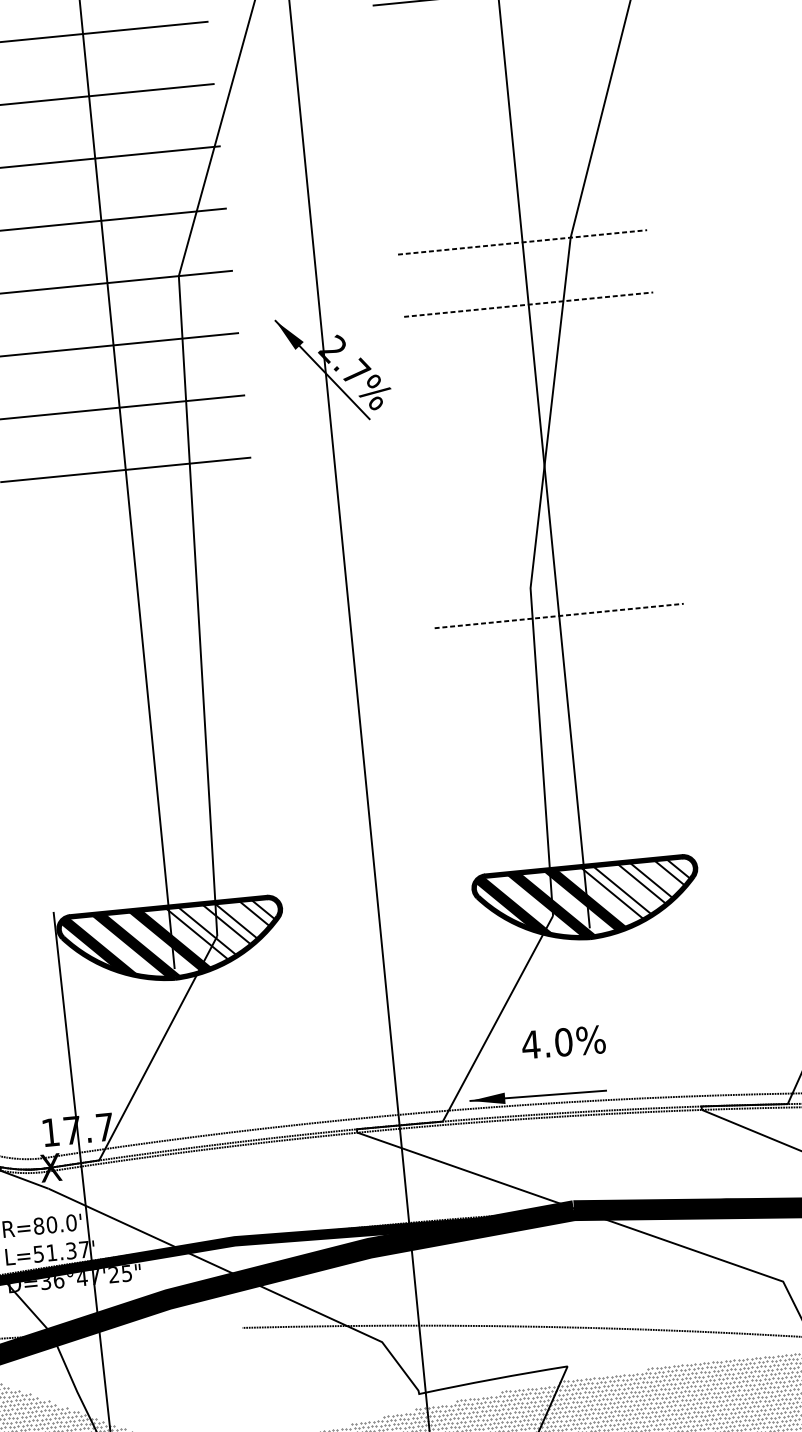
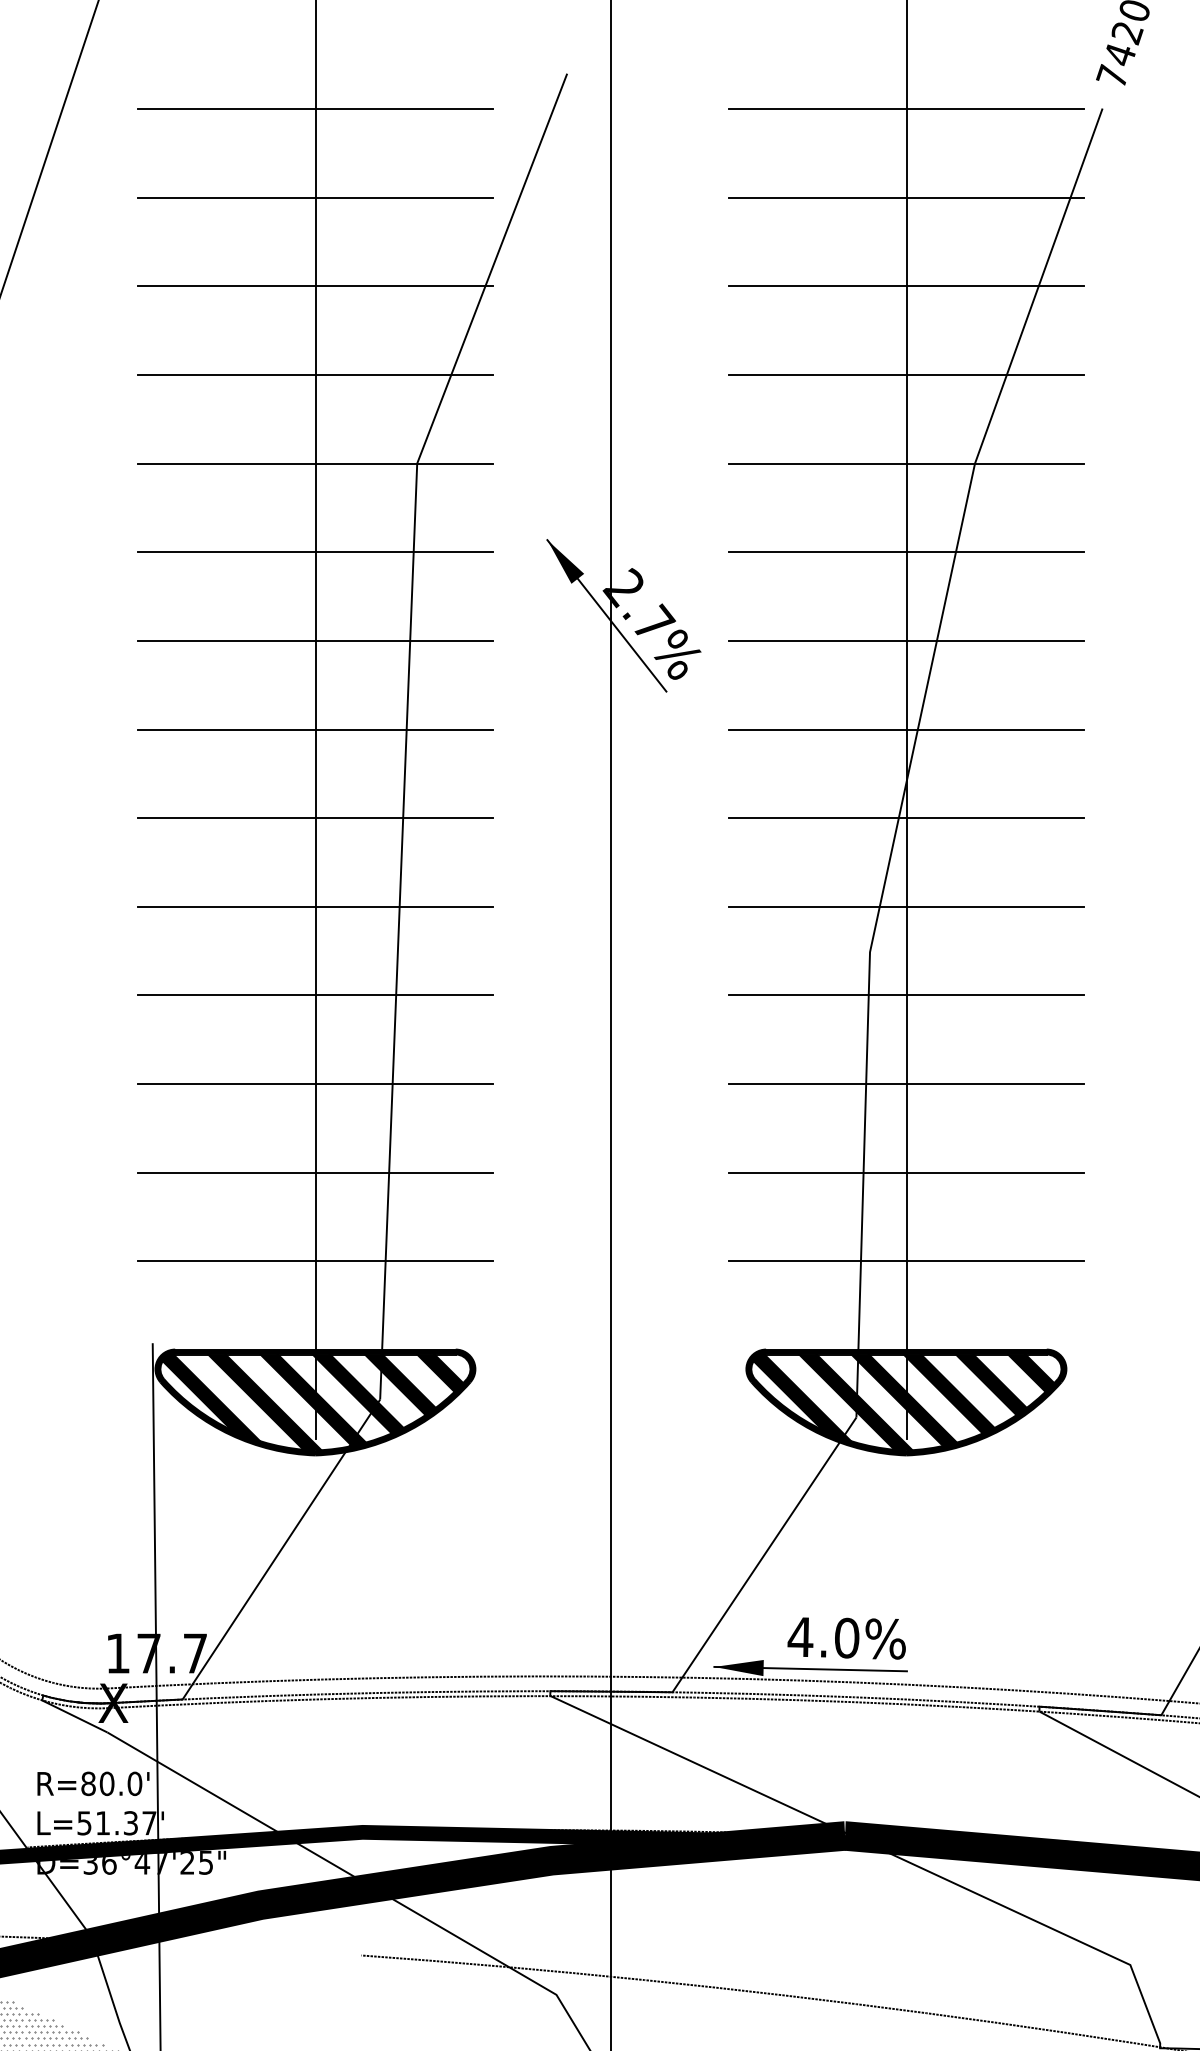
line: (504, 55) -> (906, 197), added
line: (510, 118) -> (906, 286), added
line: (516, 179) -> (906, 374), added
line: (523, 242) -> (907, 463), dashed -> solid
line: (529, 304) -> (907, 552), dashed -> solid
line: (534, 366) -> (906, 640), added
line: (540, 429) -> (906, 729), added
line: (546, 491) -> (906, 818), added
line: (131, 532) -> (315, 818), added
line: (553, 553) -> (906, 906), added
line: (137, 594) -> (315, 906), added
line: (559, 615) -> (907, 995), dashed -> solid
line: (144, 656) -> (315, 995), added
line: (565, 678) -> (906, 1084), added
line: (150, 719) -> (315, 1084), added
line: (571, 740) -> (906, 1172), added
line: (156, 781) -> (315, 1172), added
line: (577, 802) -> (906, 1261), added
line: (162, 843) -> (315, 1261), added
fill: (672, 872) -> (1031, 1372), added
fill: (644, 883) -> (990, 1384), added
fill: (616, 892) -> (948, 1393), added
fill: (257, 912) -> (440, 1372), added
fill: (229, 924) -> (399, 1384), added
fill: (200, 933) -> (357, 1393), added
text: (563, 1042) -> (846, 1638), moved

